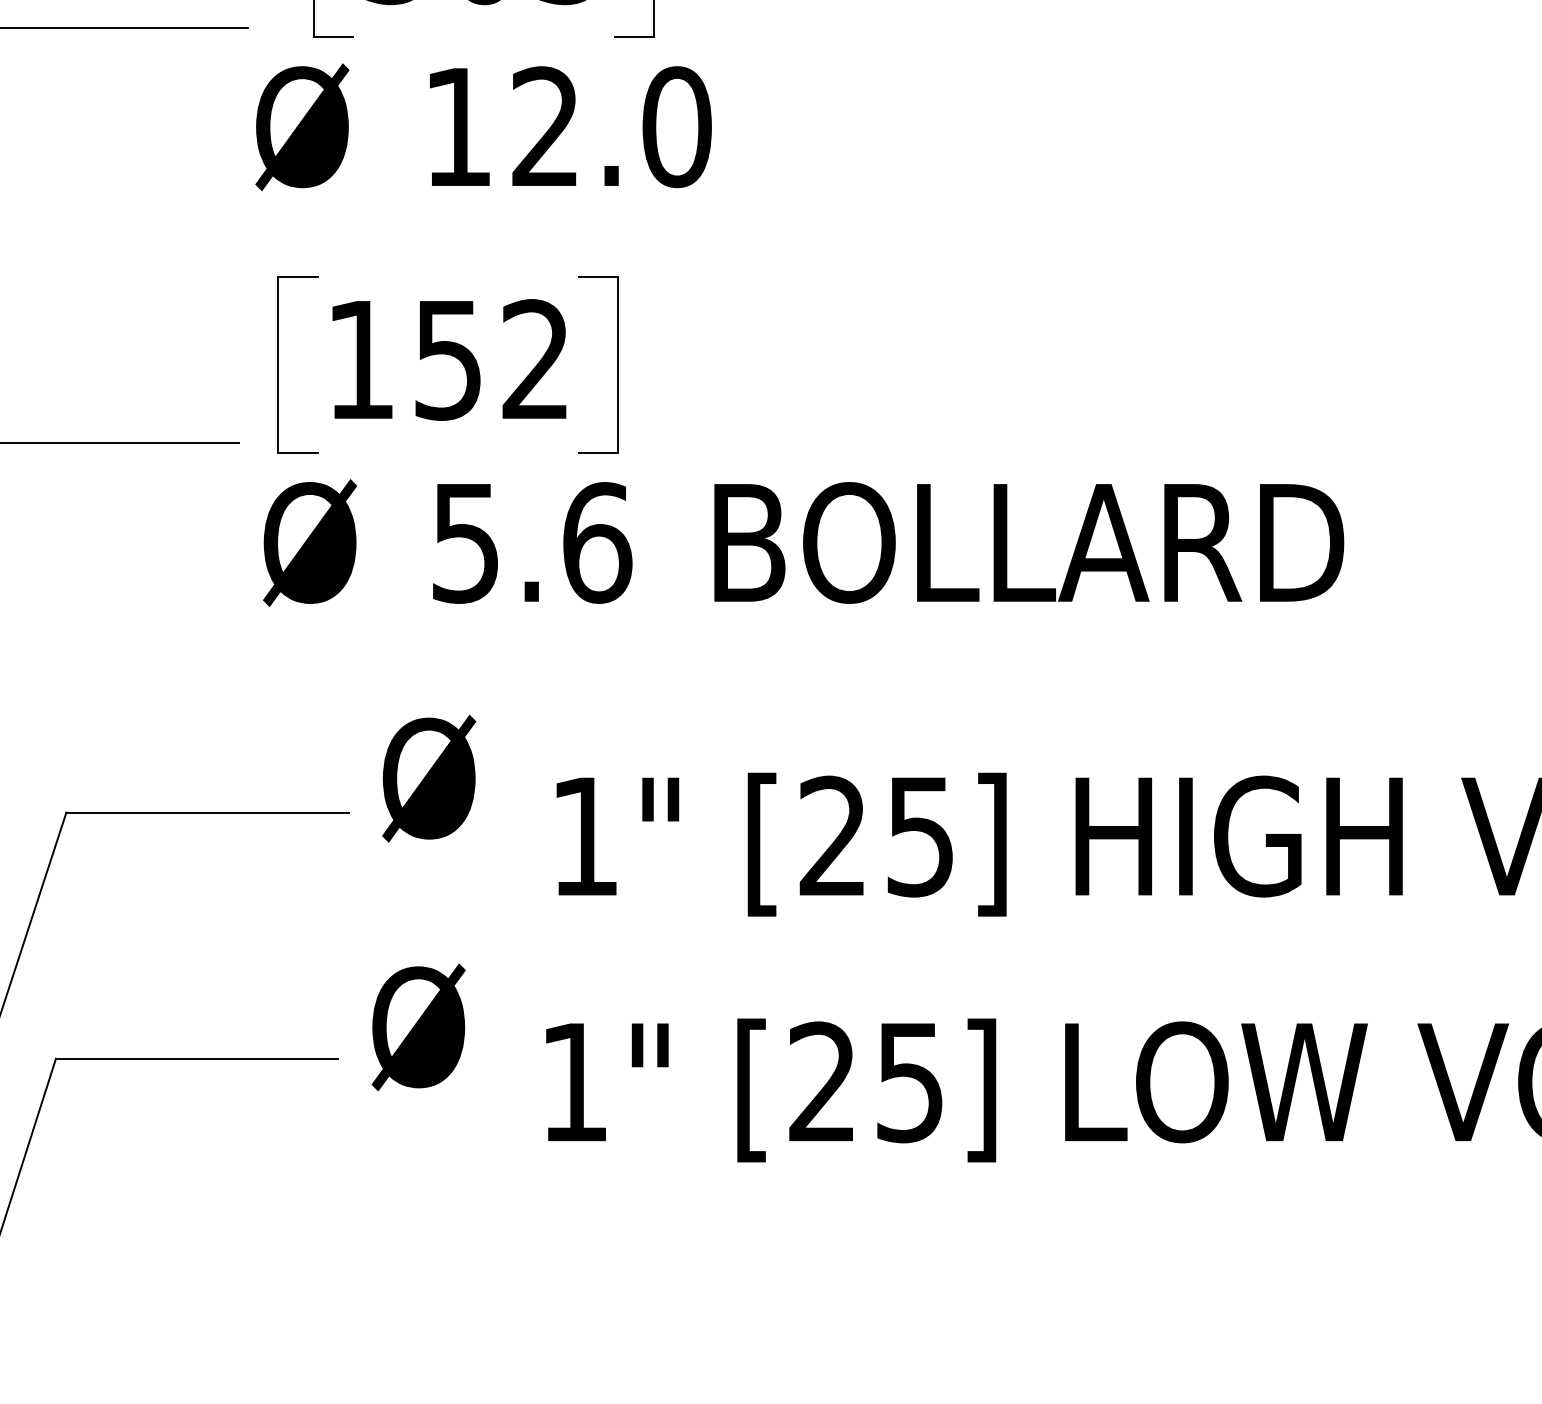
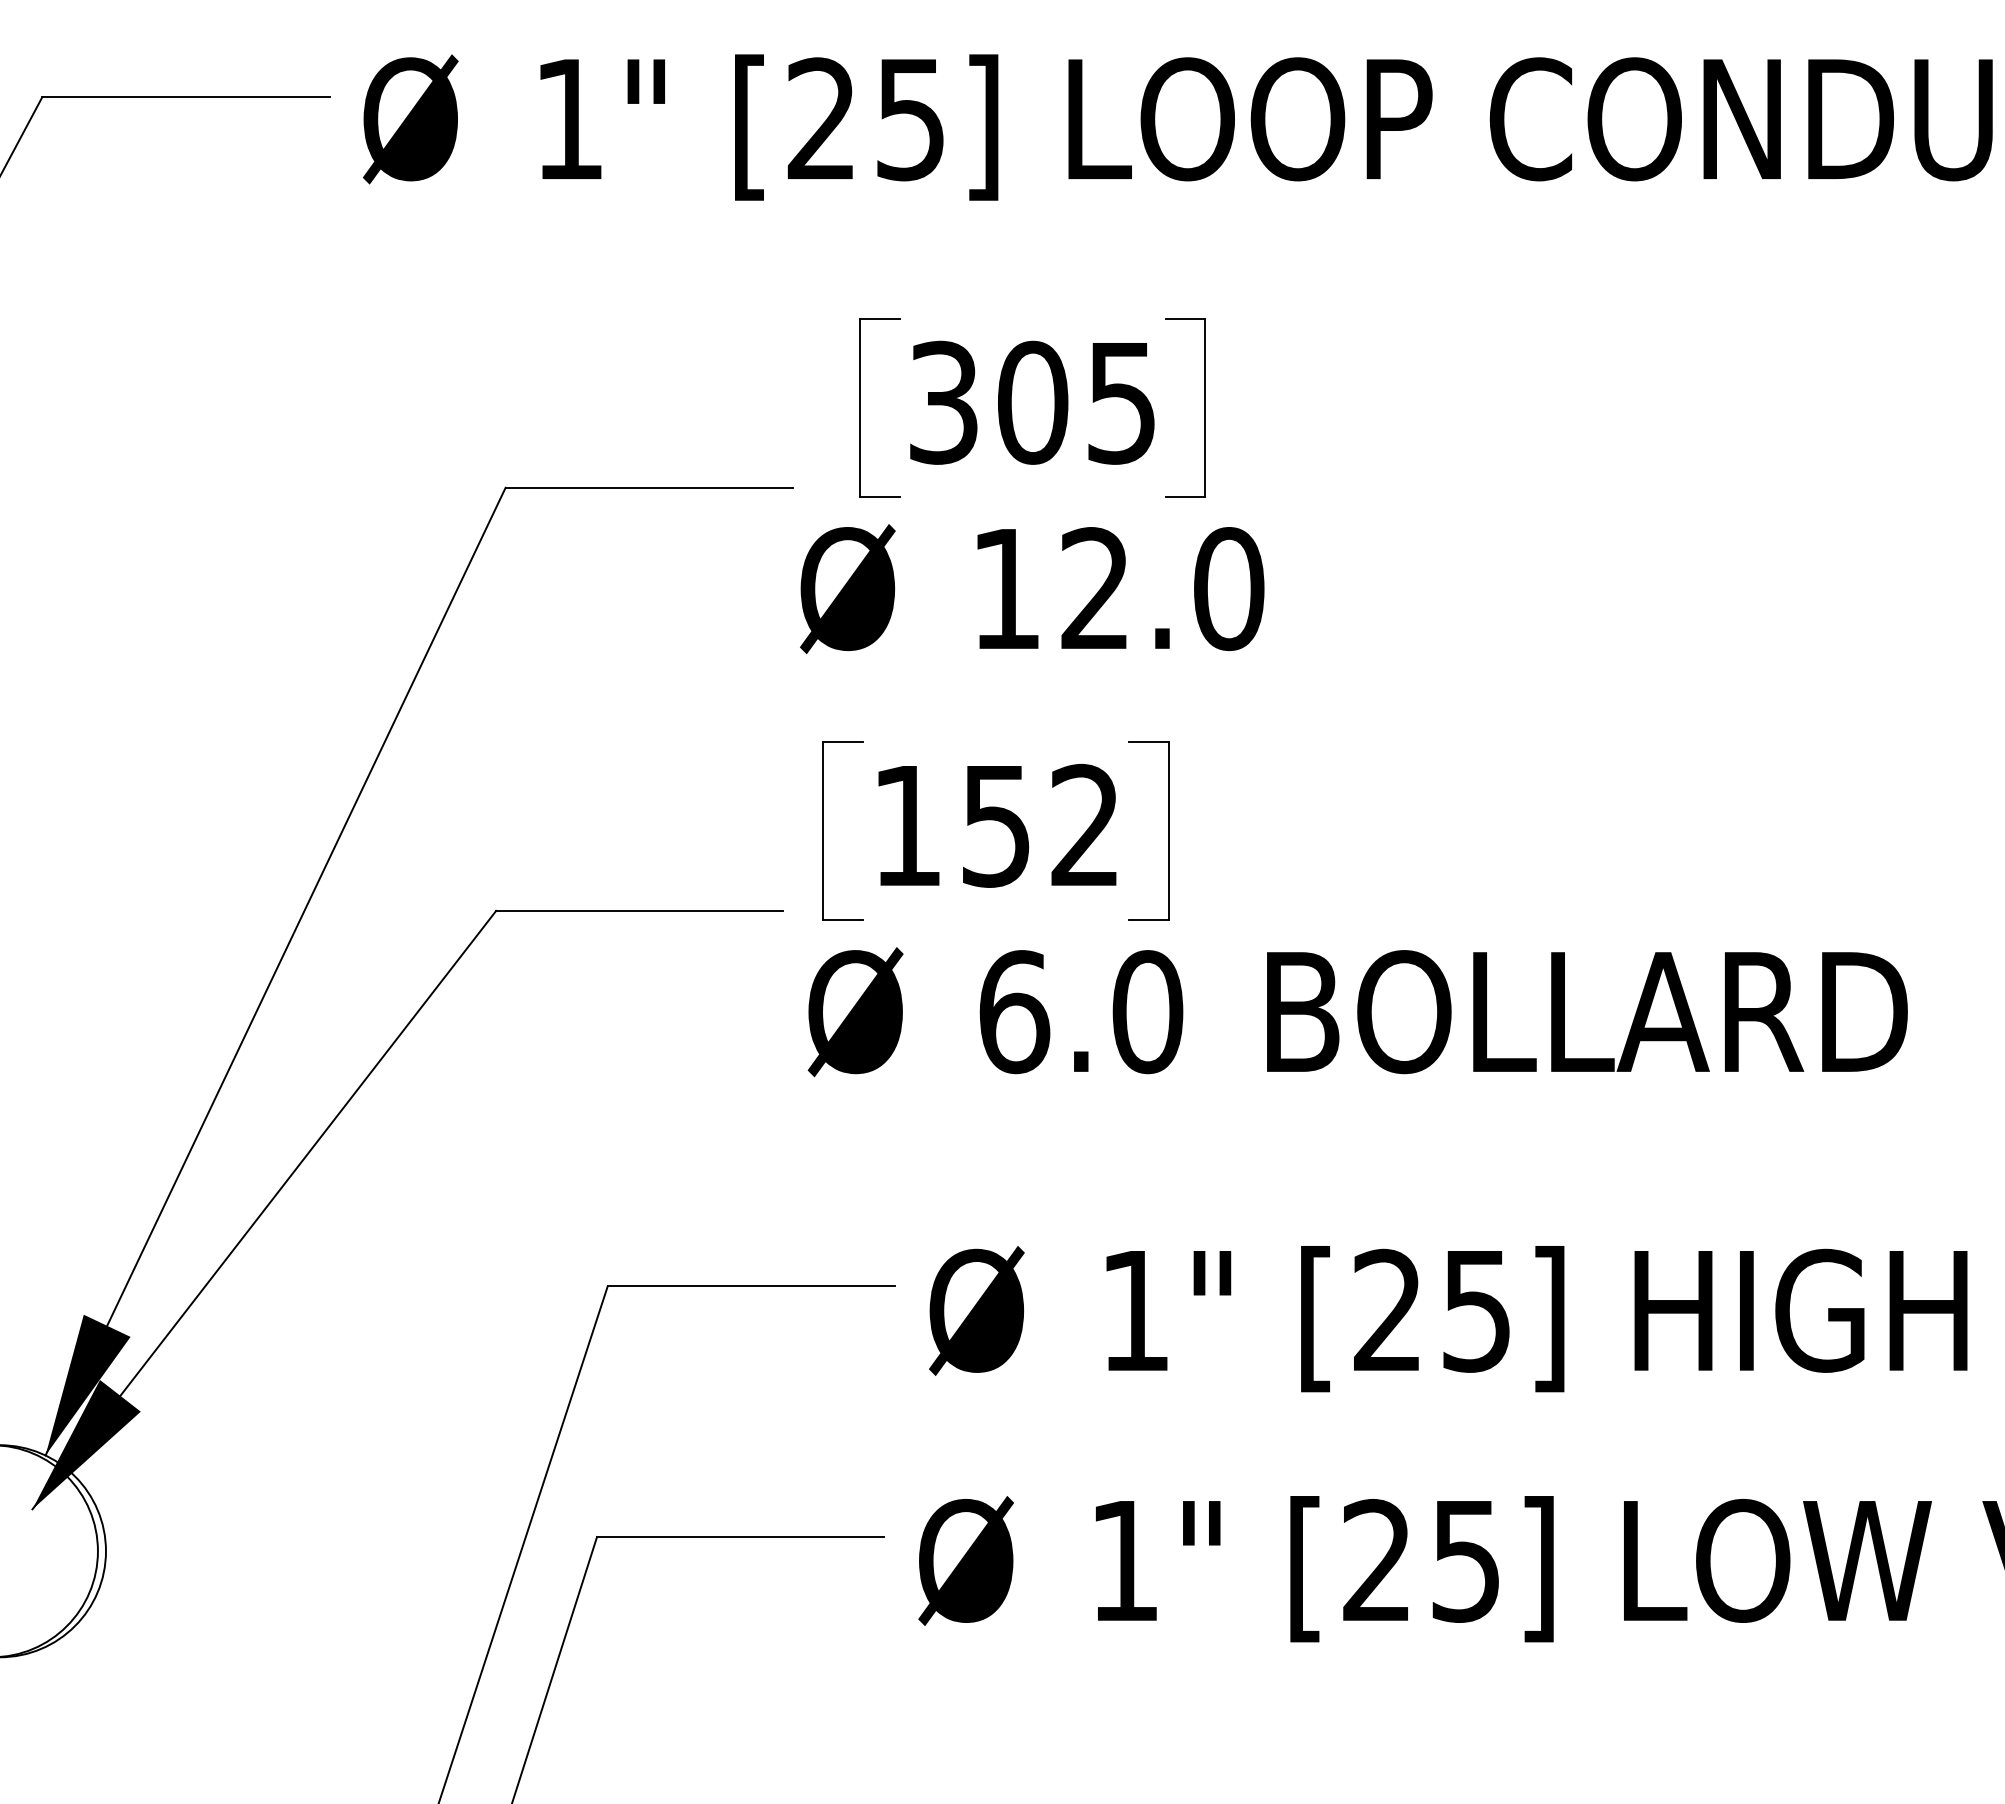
text: (532, 543) -> (1081, 1012), 5.6 -> 6.0
text: (428, 778) -> (976, 1310), moved
text: (418, 1026) -> (965, 1560), moved

